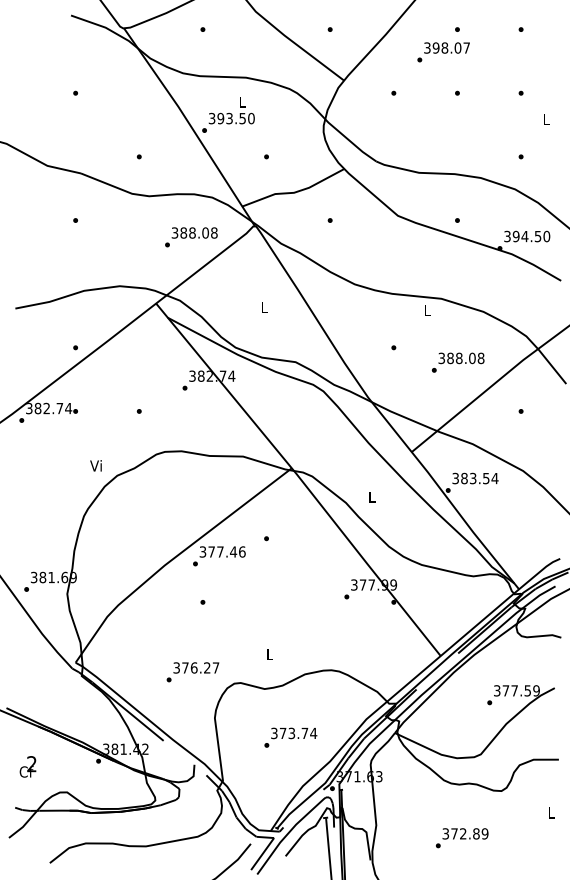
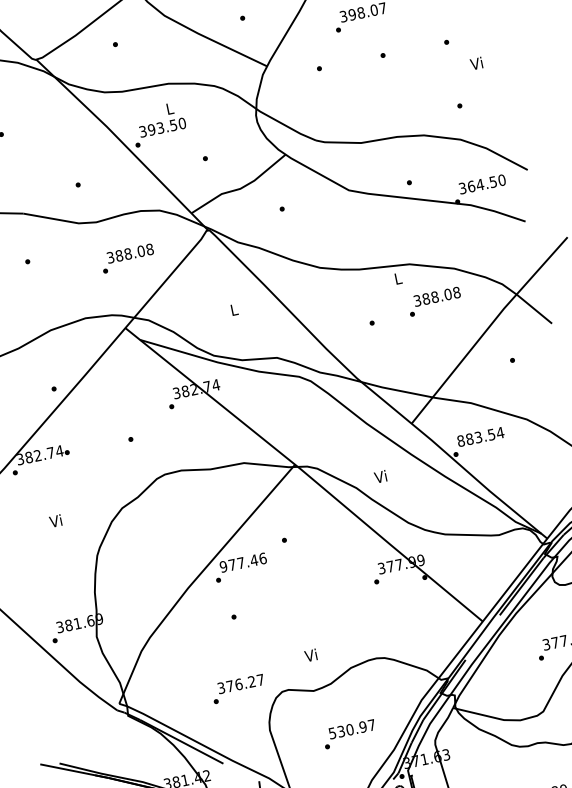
text: (545, 119) -> (476, 63), L -> Vi
text: (515, 236) -> (470, 186), 394.50 -> 364.50
text: (191, 237) -> (128, 258), moved
text: (457, 362) -> (434, 301), moved
text: (95, 465) -> (55, 520), moved
text: (455, 478) -> (460, 441), 383.54 -> 883.54
text: (371, 496) -> (380, 476), L -> Vi
text: (202, 551) -> (223, 566), 377.46 -> 977.46
text: (268, 654) -> (310, 655), L -> Vi
text: (294, 733) -> (352, 729), 373.74 -> 530.97

